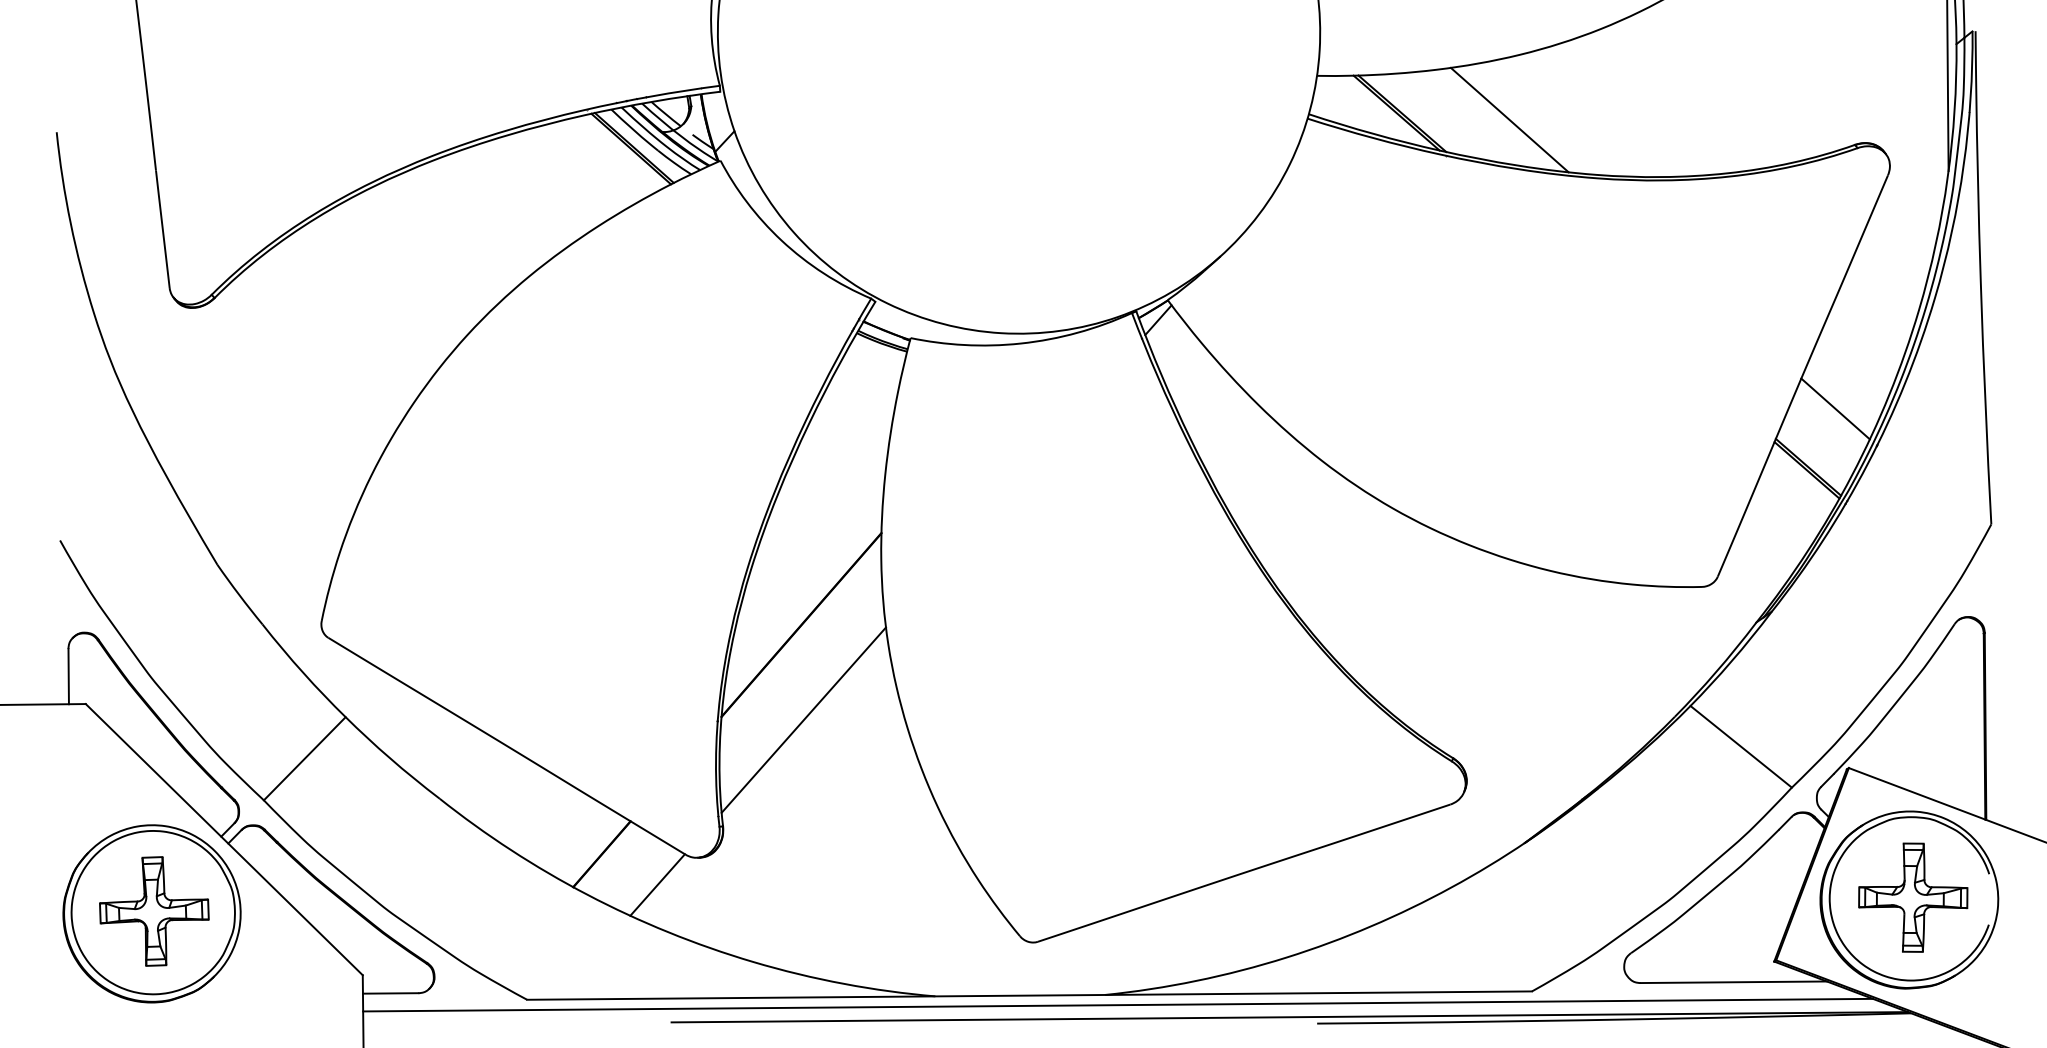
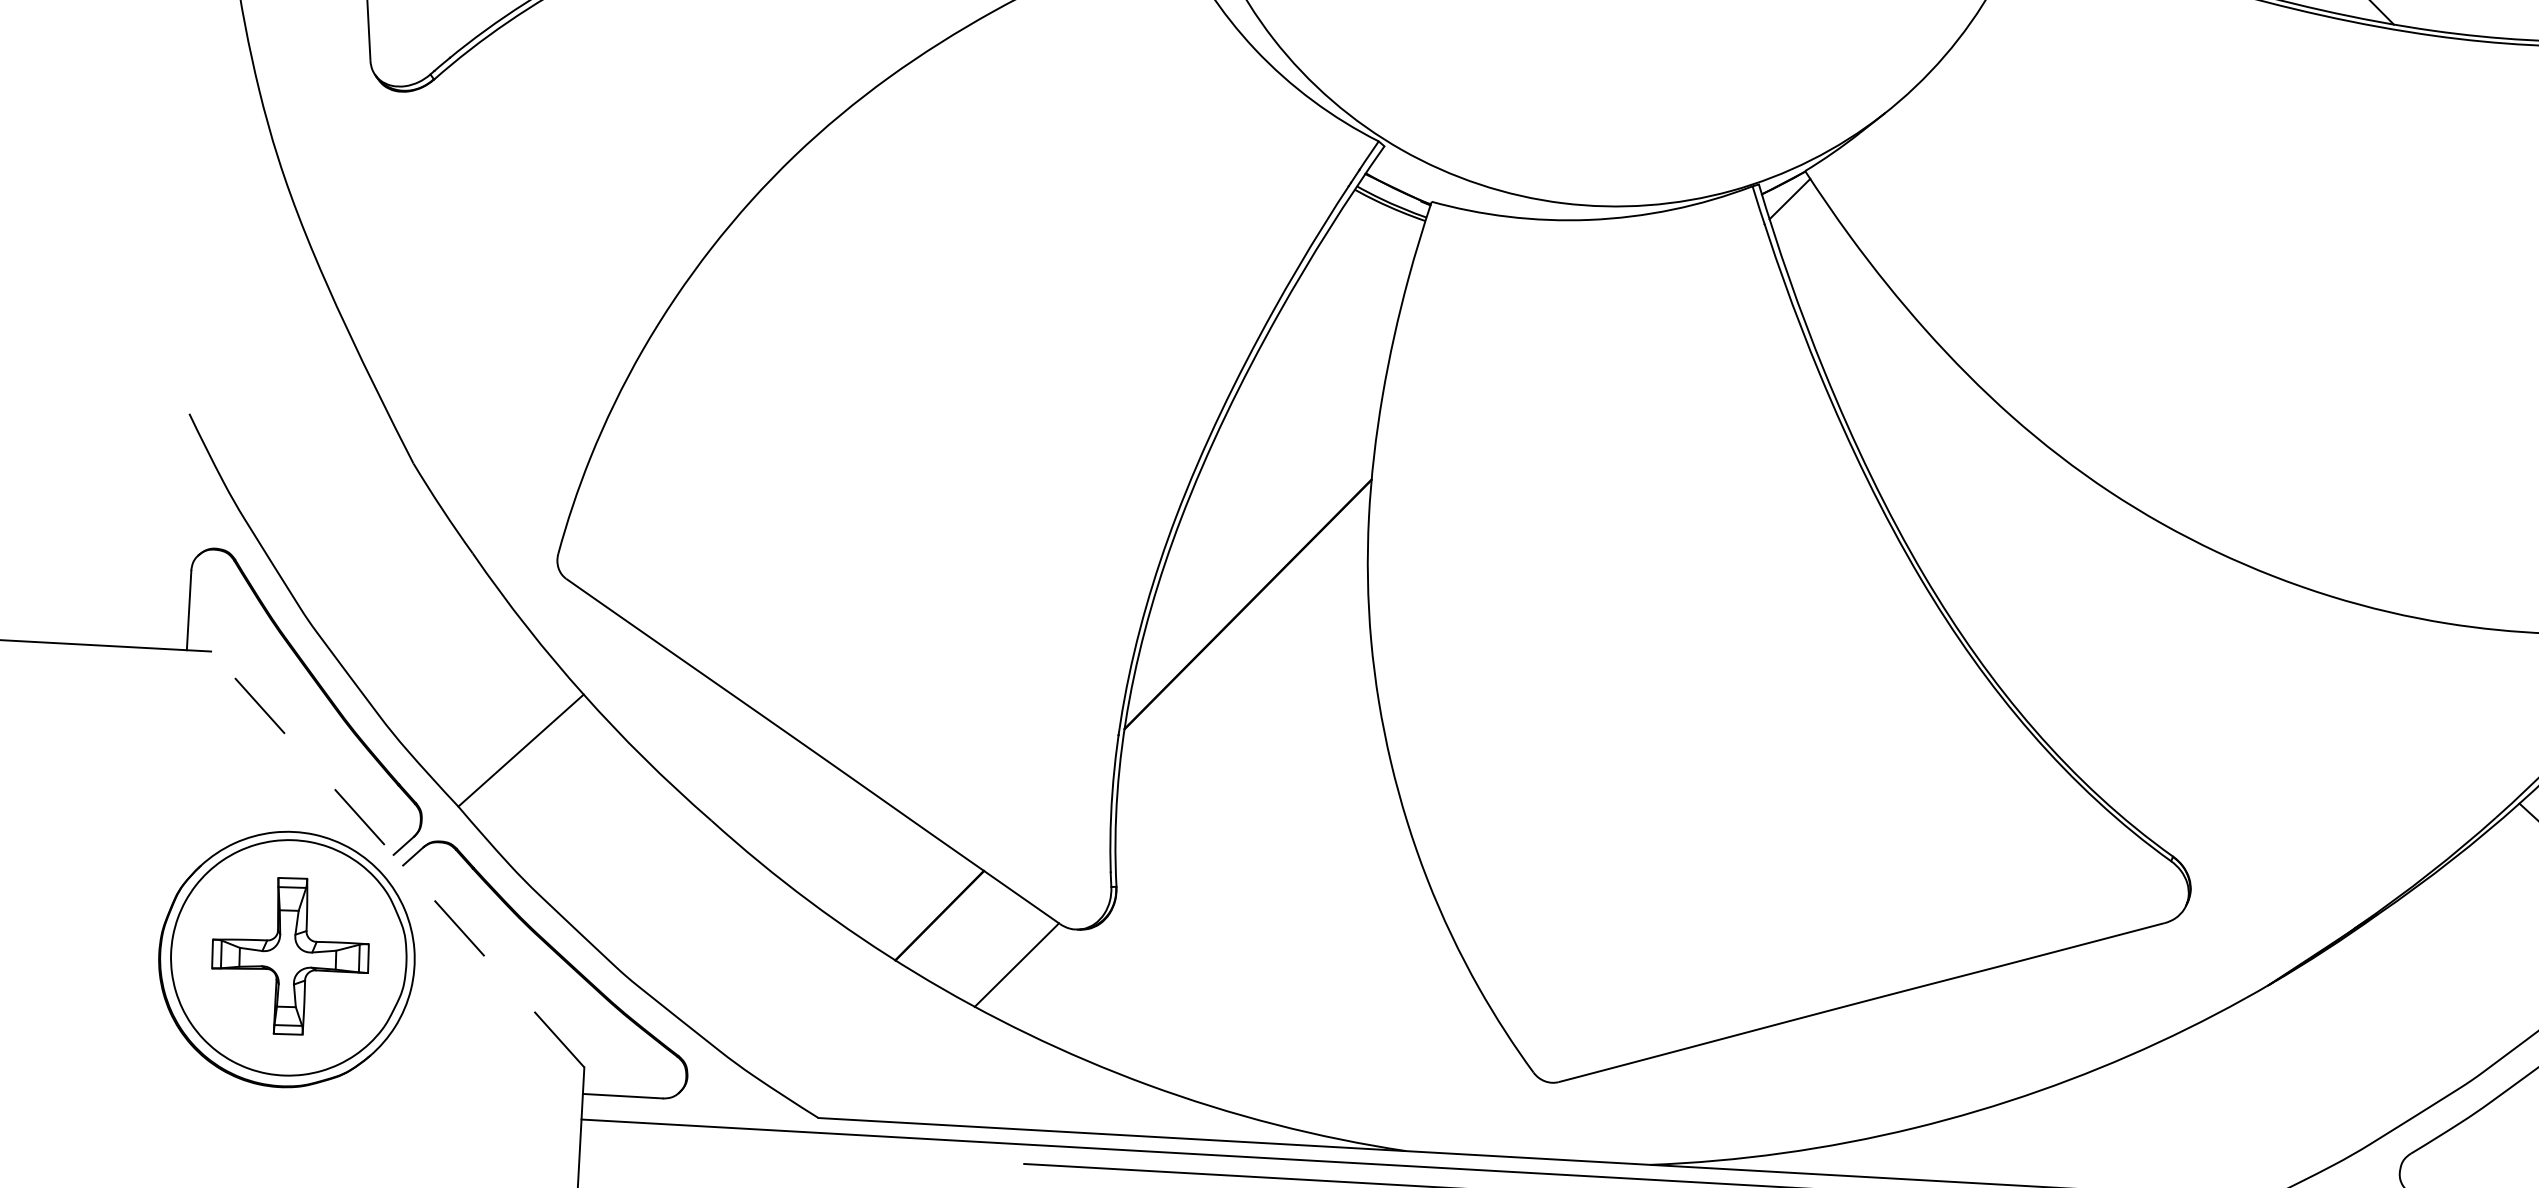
line: (803, 719) -> (1242, 740), removed
line: (224, 839) -> (398, 859), solid -> dashed

